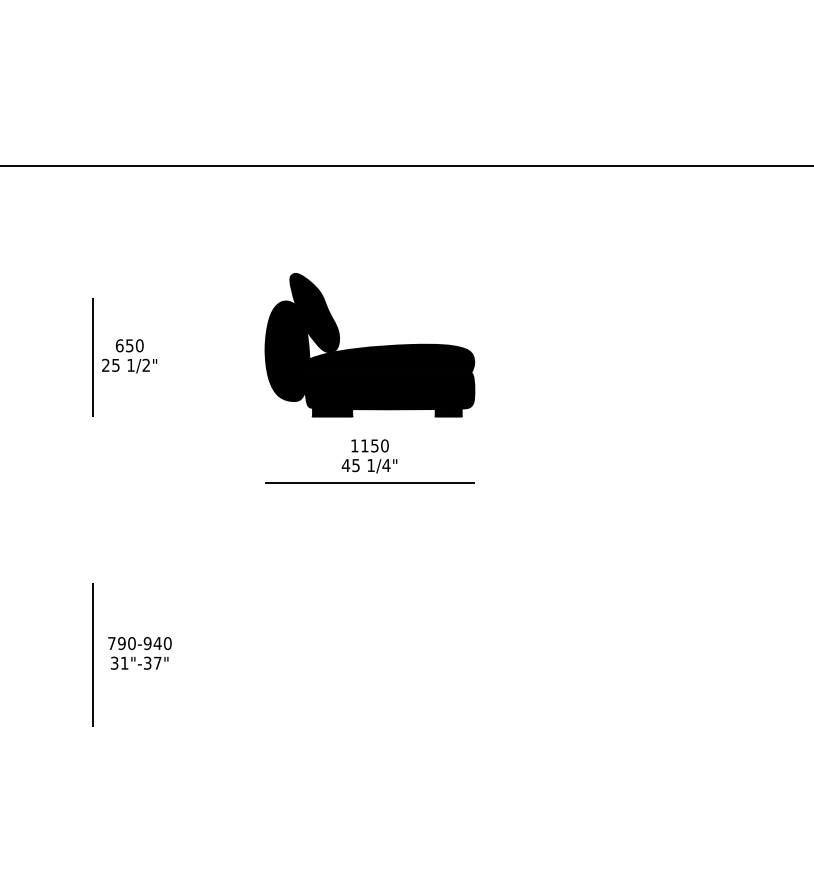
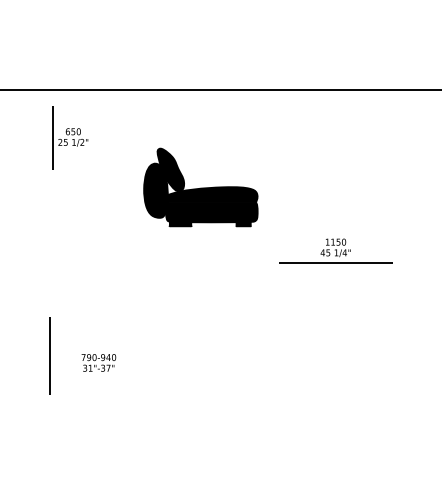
part: (124, 356) -> (70, 137), moved
part: (369, 461) -> (335, 250), moved
text: (139, 652) -> (98, 362), moved

